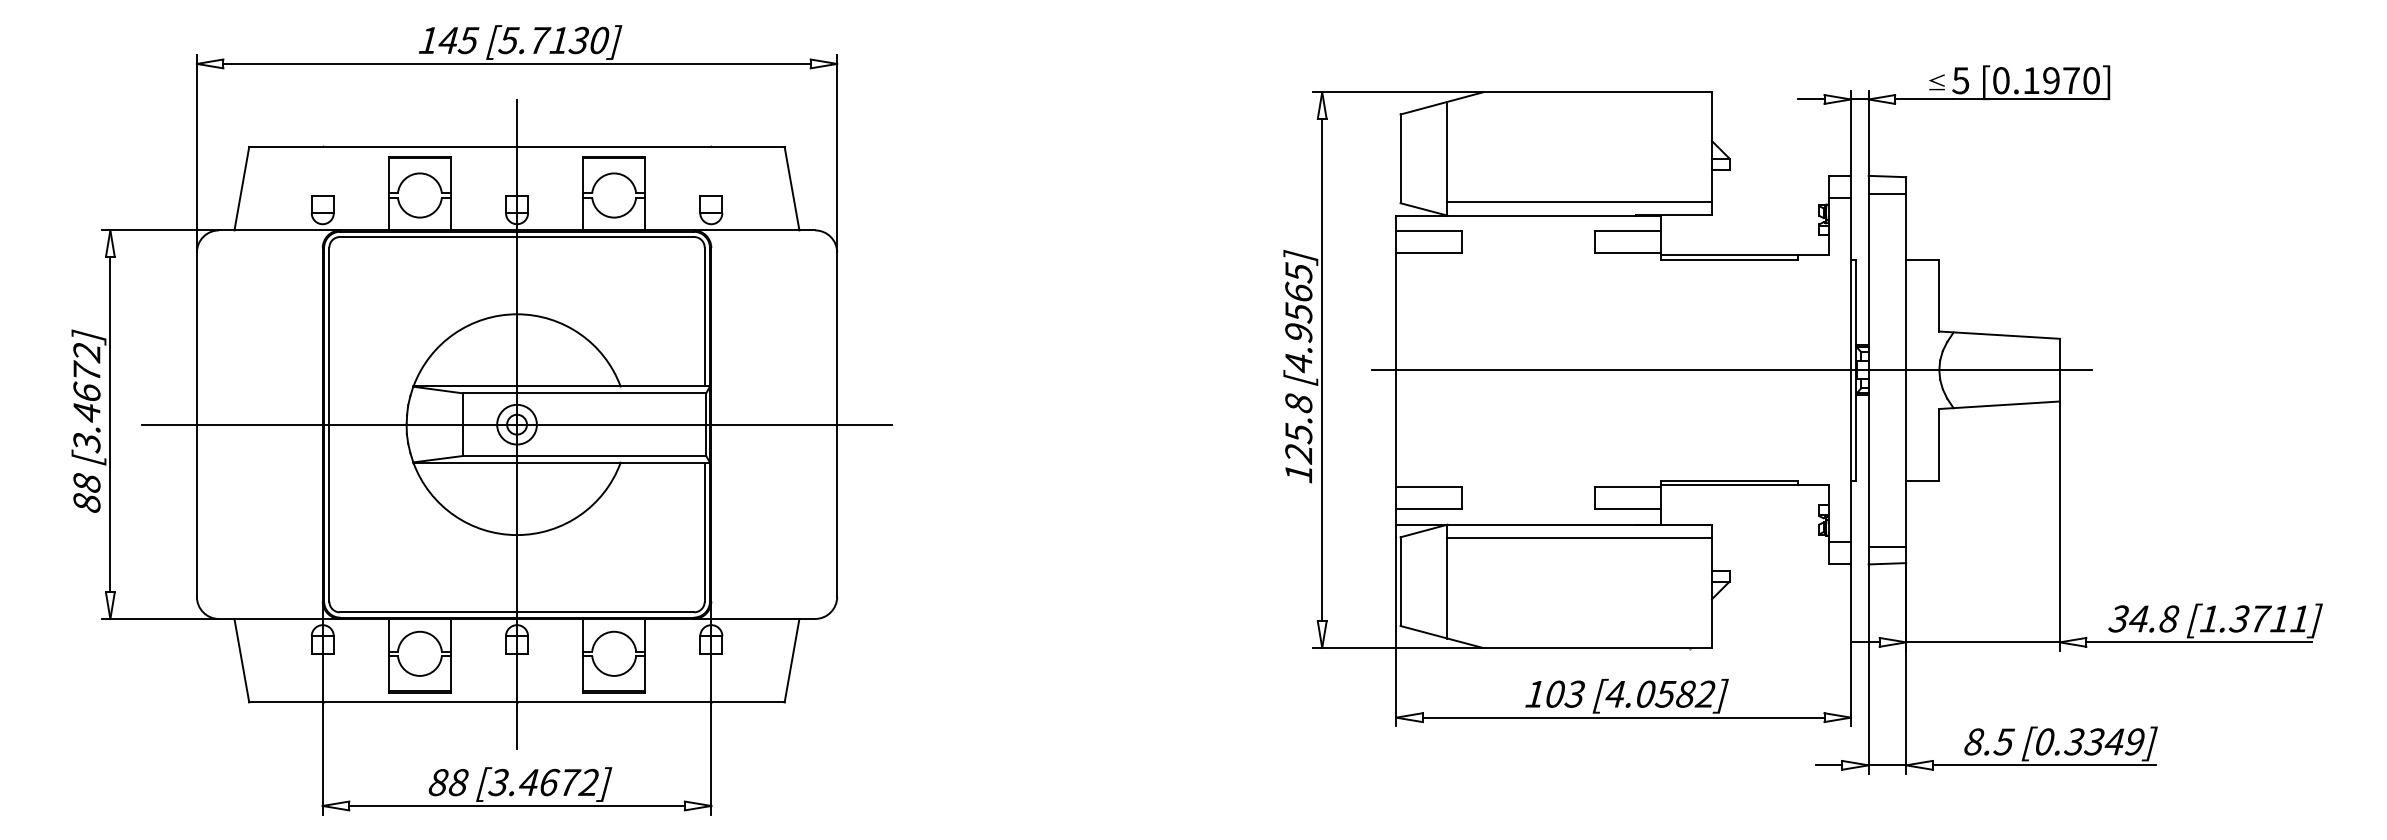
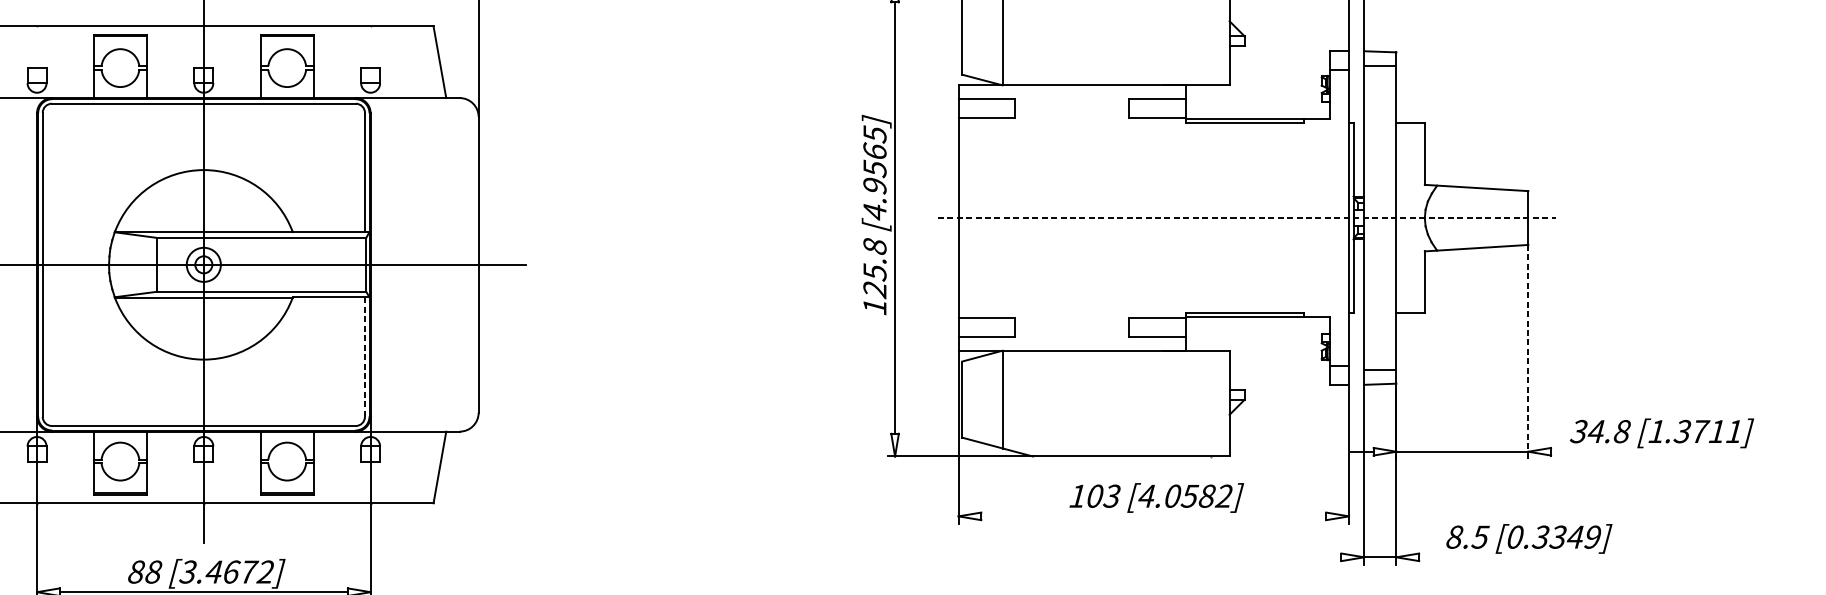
line: (1579, 201) -> (1115, 73), removed
line: (1732, 370) -> (1247, 218), solid -> dashed
line: (2059, 526) -> (1528, 352), solid -> dashed
line: (704, 532) -> (364, 357), solid -> dashed
line: (1579, 538) -> (1115, 362), removed
line: (2199, 642) -> (1648, 451), removed
line: (1623, 717) -> (1153, 516), removed
line: (1828, 765) -> (1329, 557), removed
line: (2044, 765) -> (1515, 557), removed

